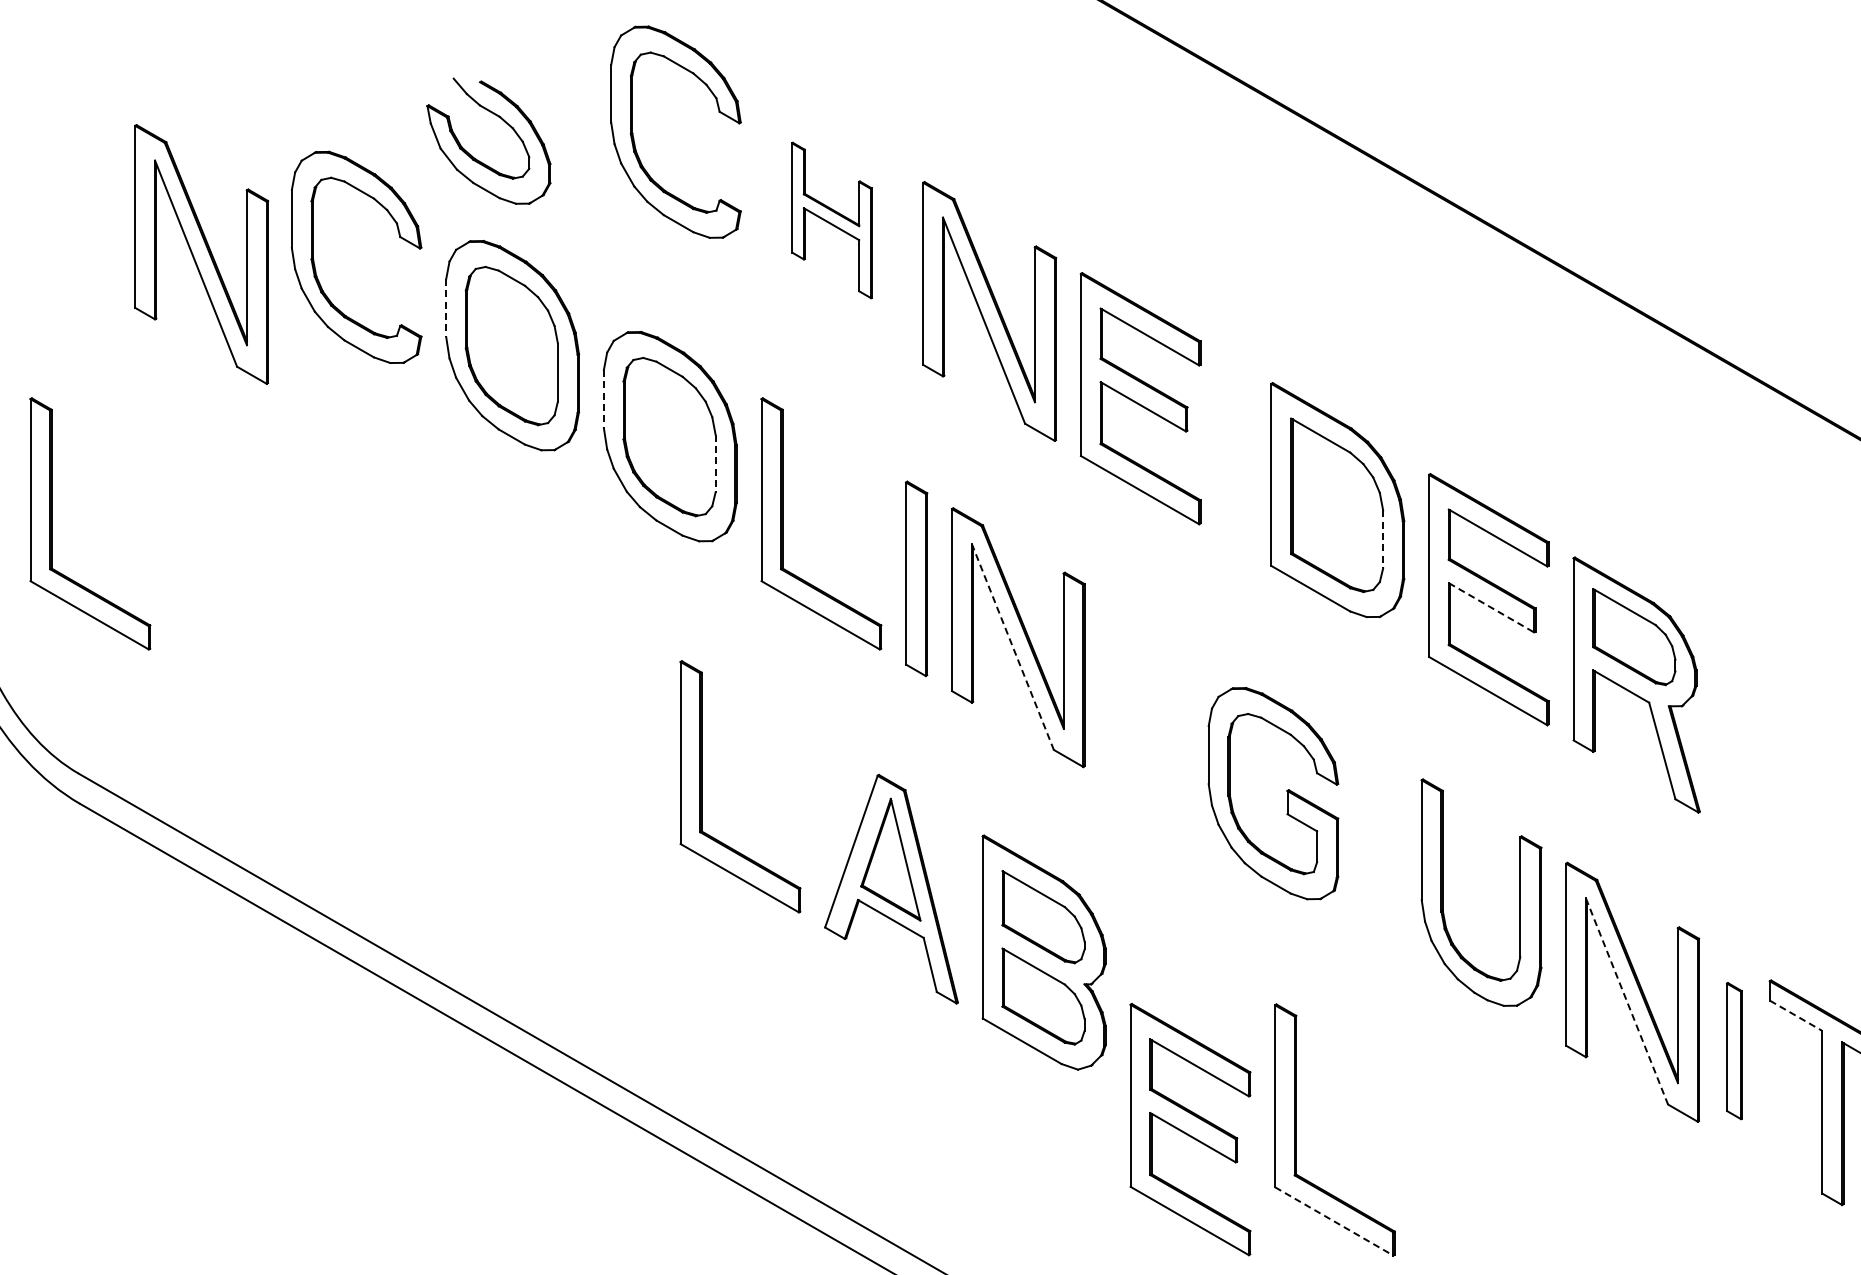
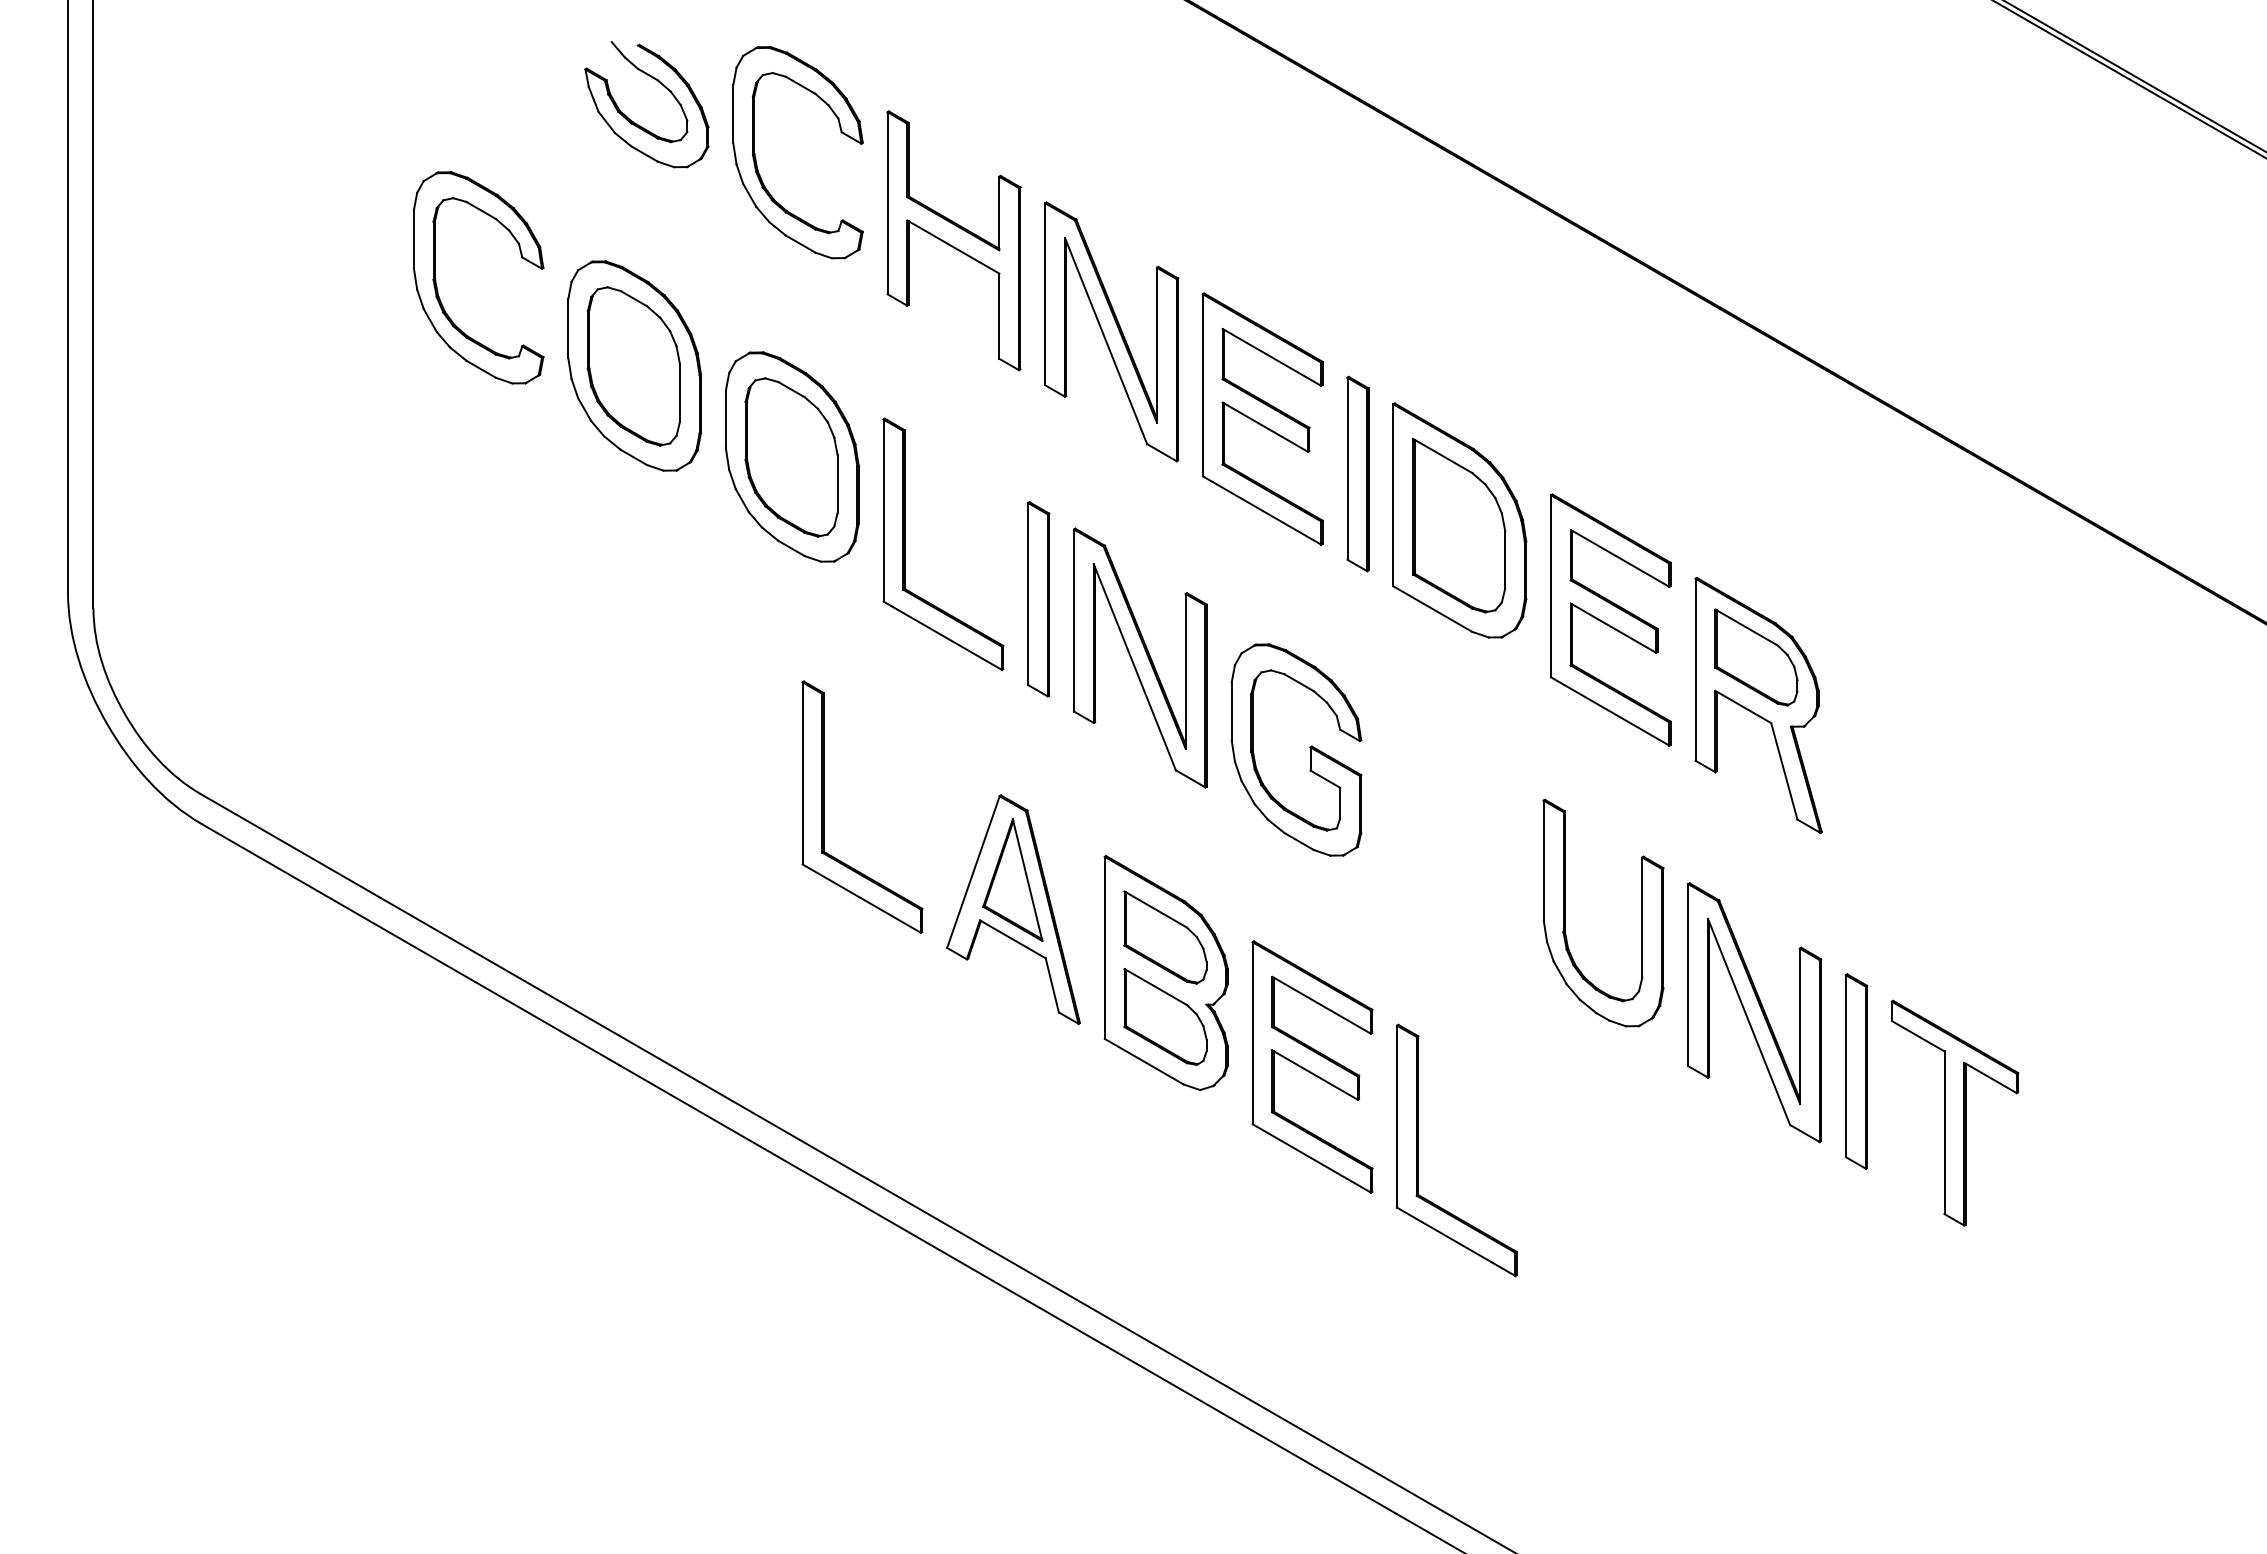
part: (477, 159) -> (635, 122), moved
part: (831, 220) -> (953, 240), size x1.67
part: (201, 254) -> (323, 274), removed
line: (446, 309) -> (568, 329), dashed -> solid
line: (603, 400) -> (725, 420), dashed -> solid
part: (1235, 453) -> (1357, 473), added
line: (715, 464) -> (837, 484), dashed -> solid
part: (52, 523) -> (174, 543), removed
line: (1383, 540) -> (1505, 560), dashed -> solid
line: (1491, 608) -> (1613, 628), dashed -> solid
line: (1012, 647) -> (1134, 667), dashed -> solid
part: (1286, 791) -> (1309, 747), moved
line: (1627, 1001) -> (1749, 1021), dashed -> solid
line: (1796, 1016) -> (1918, 1036), dashed -> solid
part: (1734, 1051) -> (1856, 1071), size x1.43
part: (1190, 1129) -> (1312, 1066), moved
line: (1334, 1222) -> (1456, 1242), dashed -> solid

